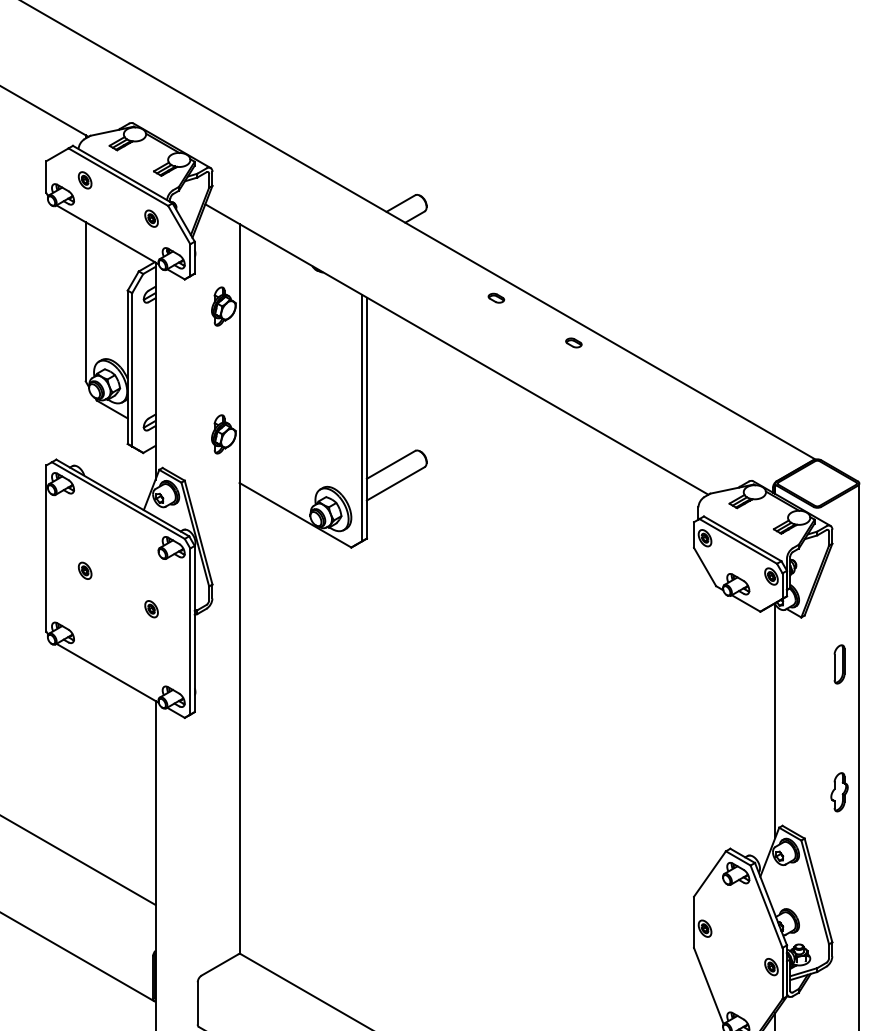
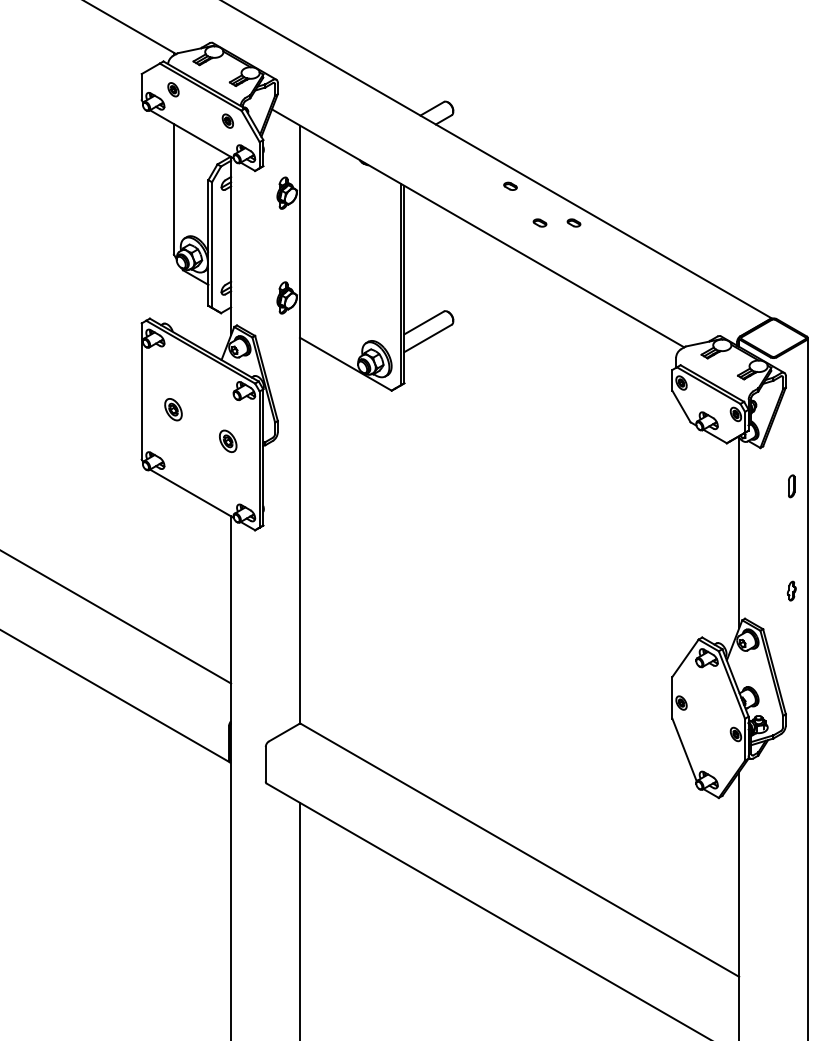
part: (531, 342) -> (539, 222), added
part: (85, 570) -> (173, 409), size x1.6
part: (151, 608) -> (227, 440), size x1.6
part: (839, 663) -> (791, 485), size x0.7
part: (839, 791) -> (791, 590), size x0.6

